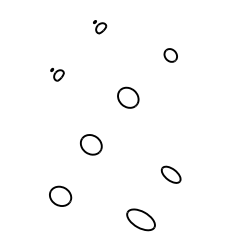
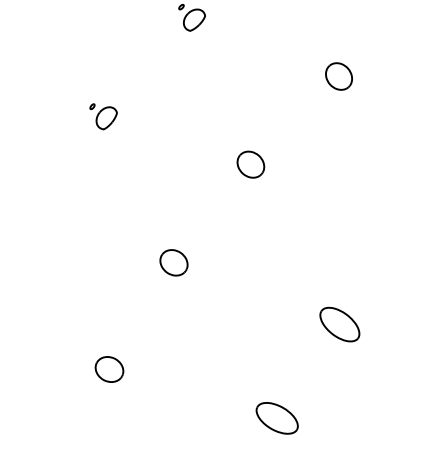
part: (128, 97) -> (251, 163), size x0.62
part: (91, 145) -> (174, 263), size x0.62
part: (59, 196) -> (107, 369), size x0.62
part: (140, 219) -> (276, 417), size x0.71

